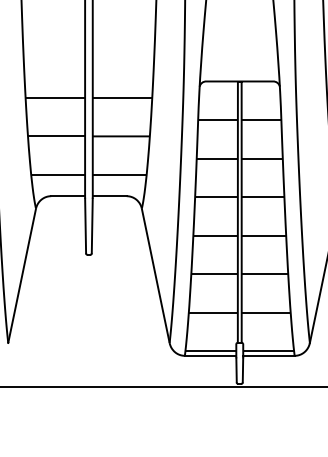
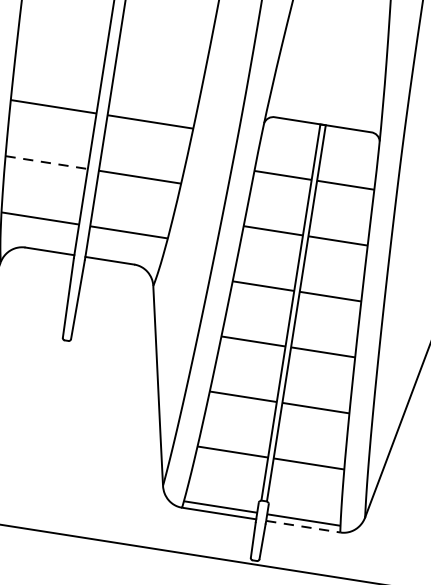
line: (56, 136) -> (46, 162), solid -> dashed
line: (268, 355) -> (302, 526), solid -> dashed

